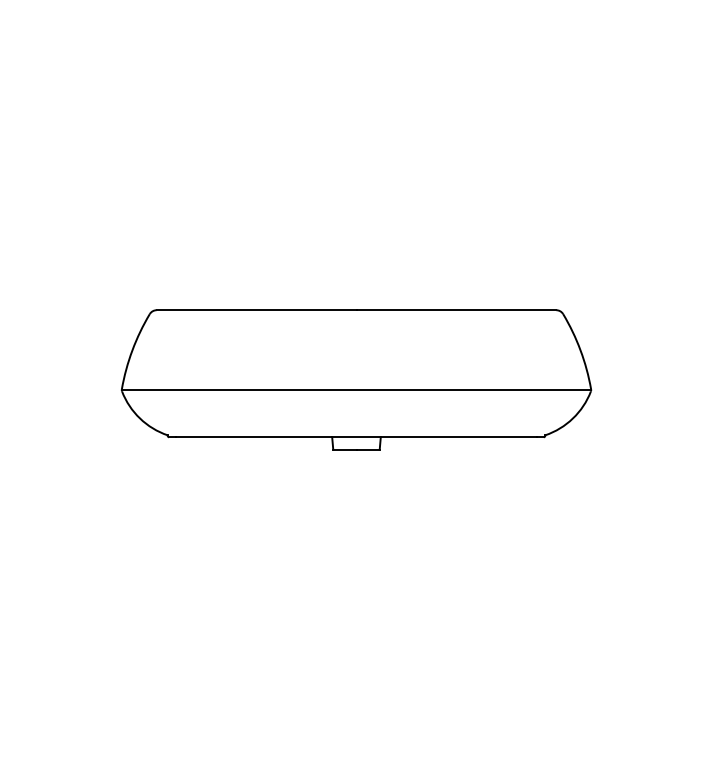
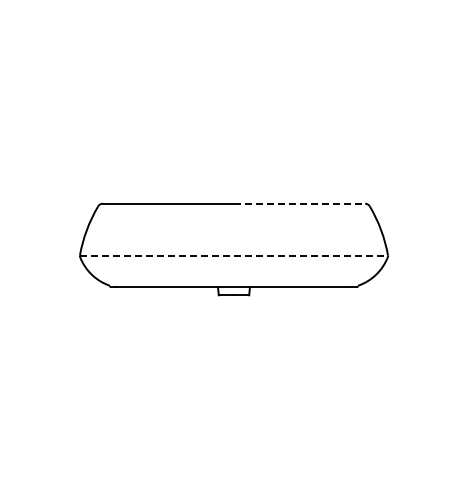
line: (456, 309) -> (299, 203), solid -> dashed
line: (357, 390) -> (234, 256), solid -> dashed

